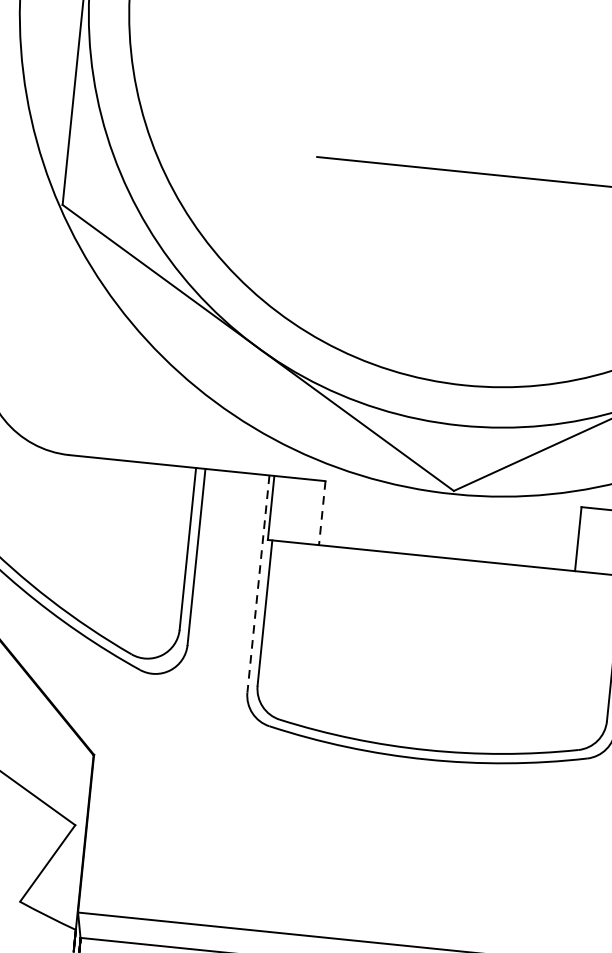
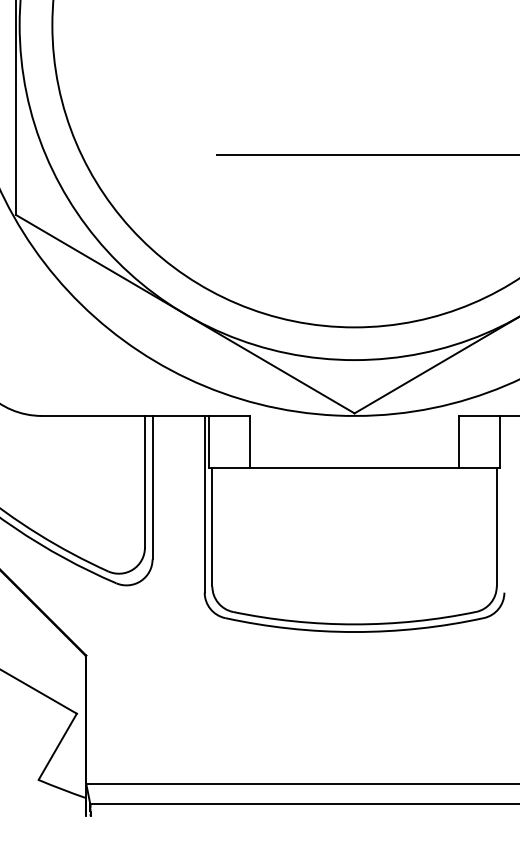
line: (322, 513) -> (250, 442), dashed -> solid
line: (258, 584) -> (204, 504), dashed -> solid

